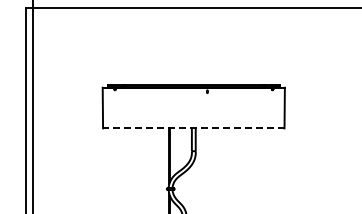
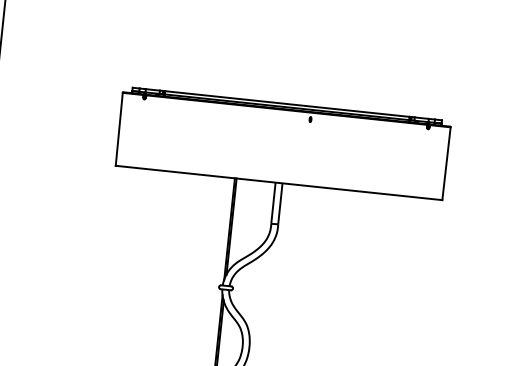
line: (193, 128) -> (278, 183), dashed -> solid

